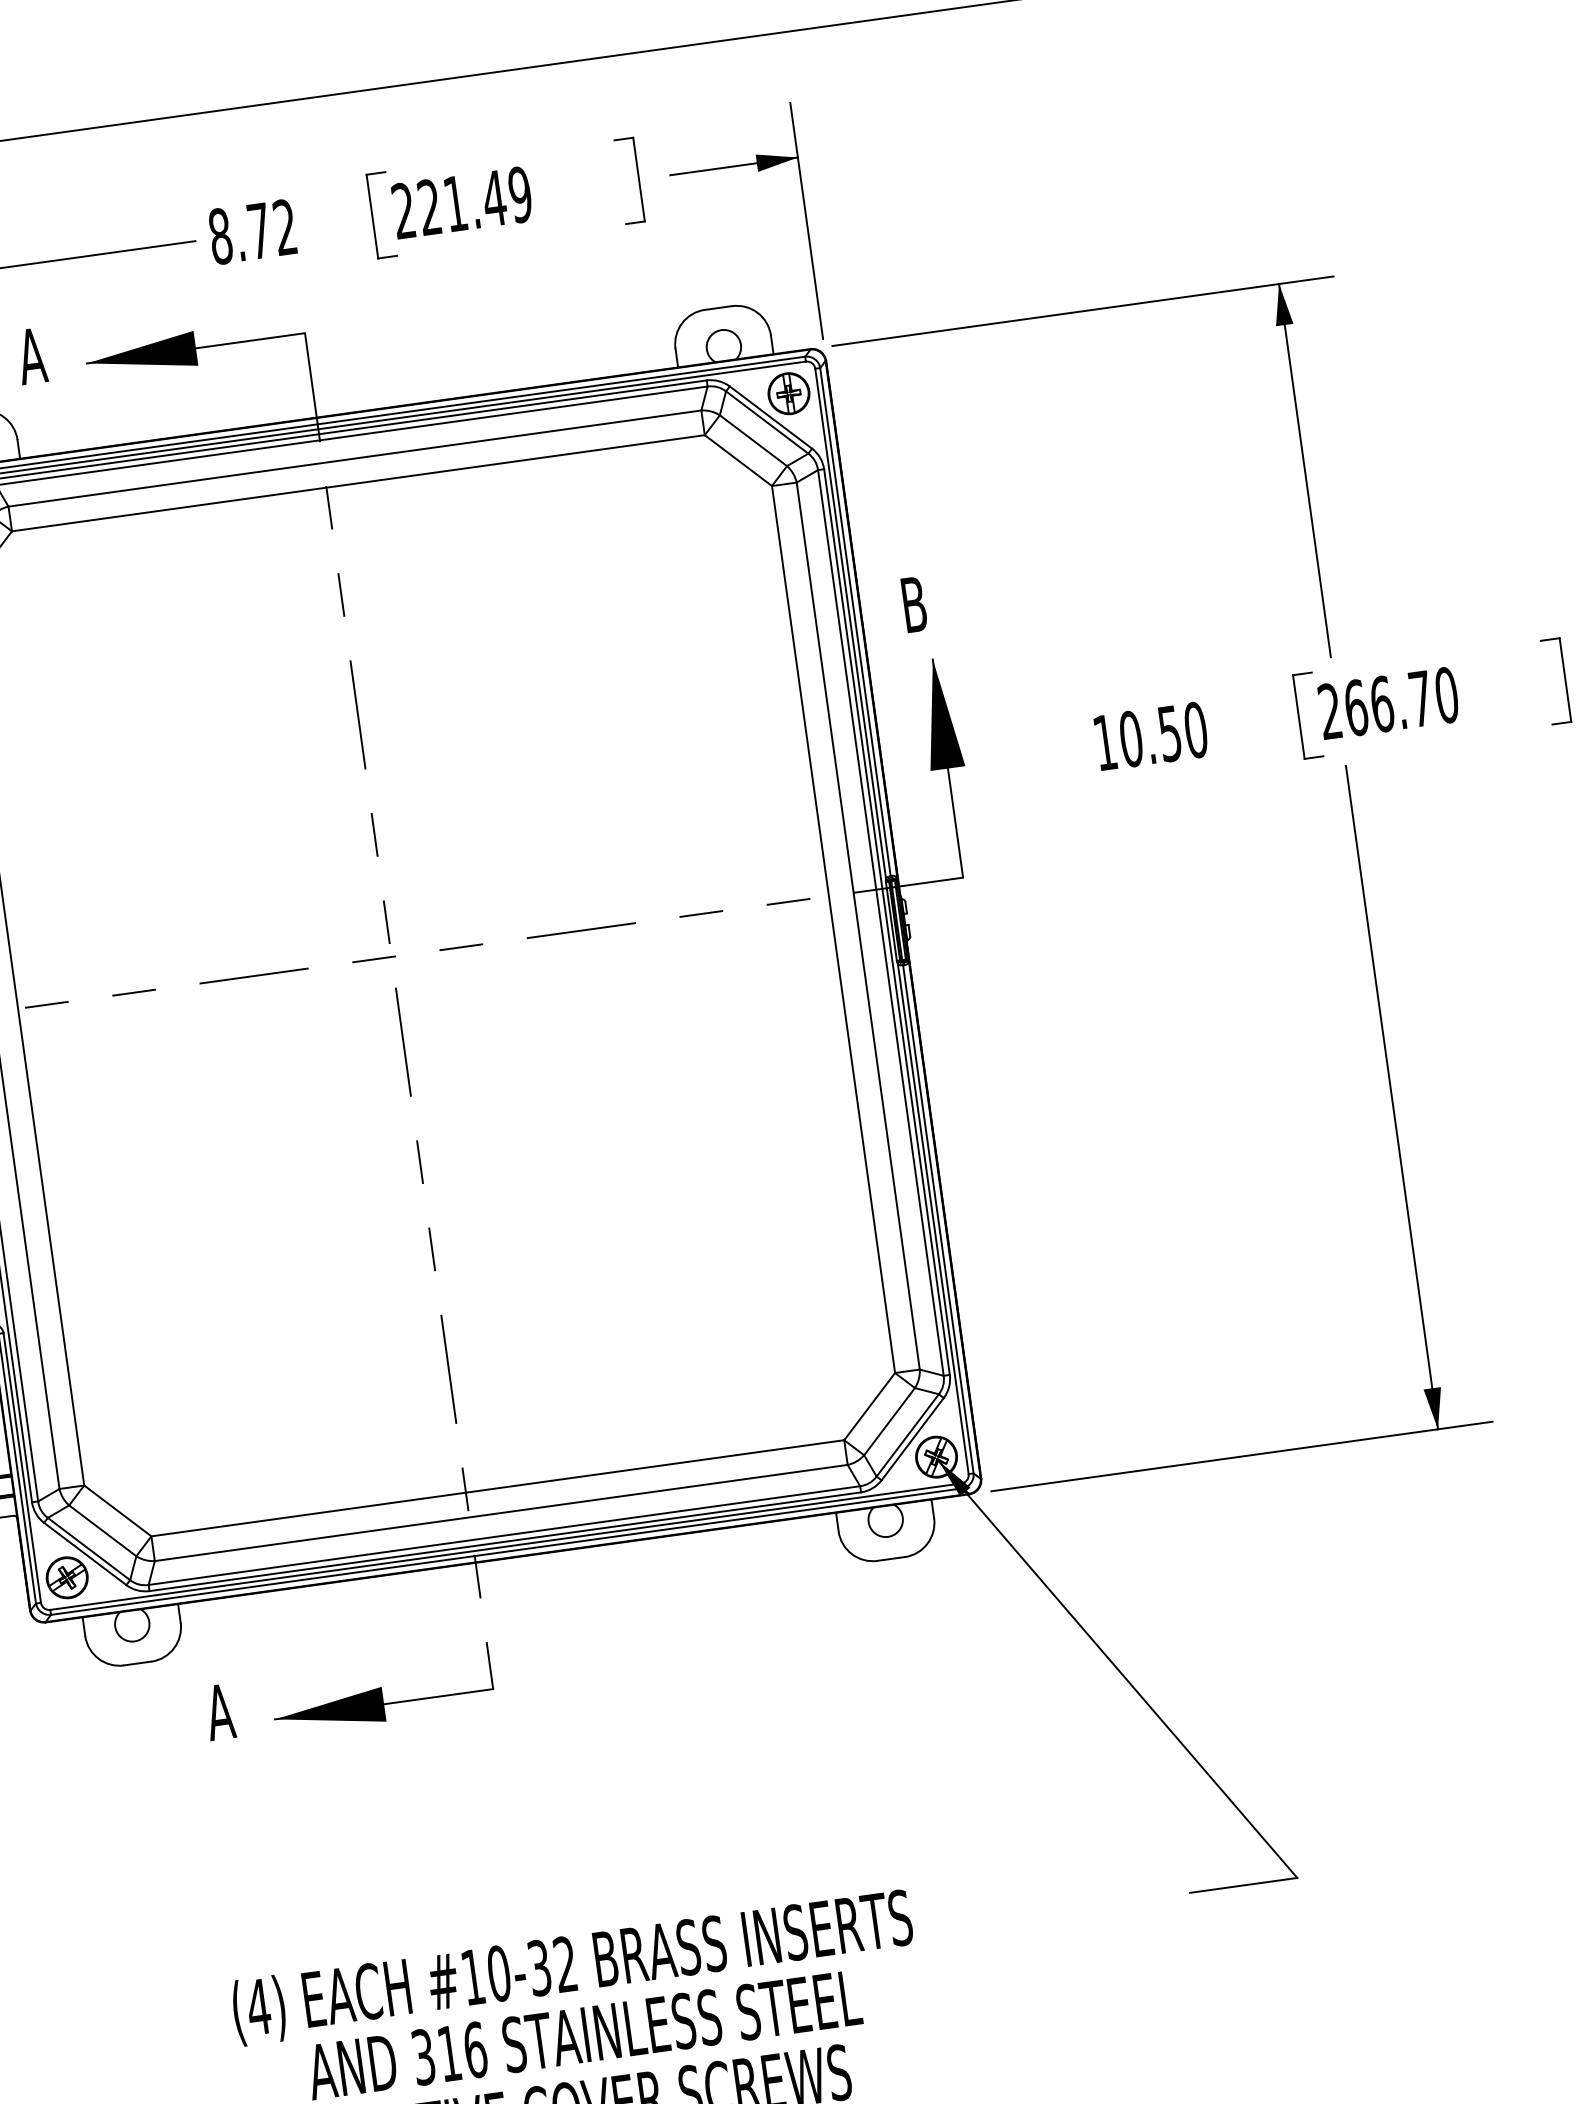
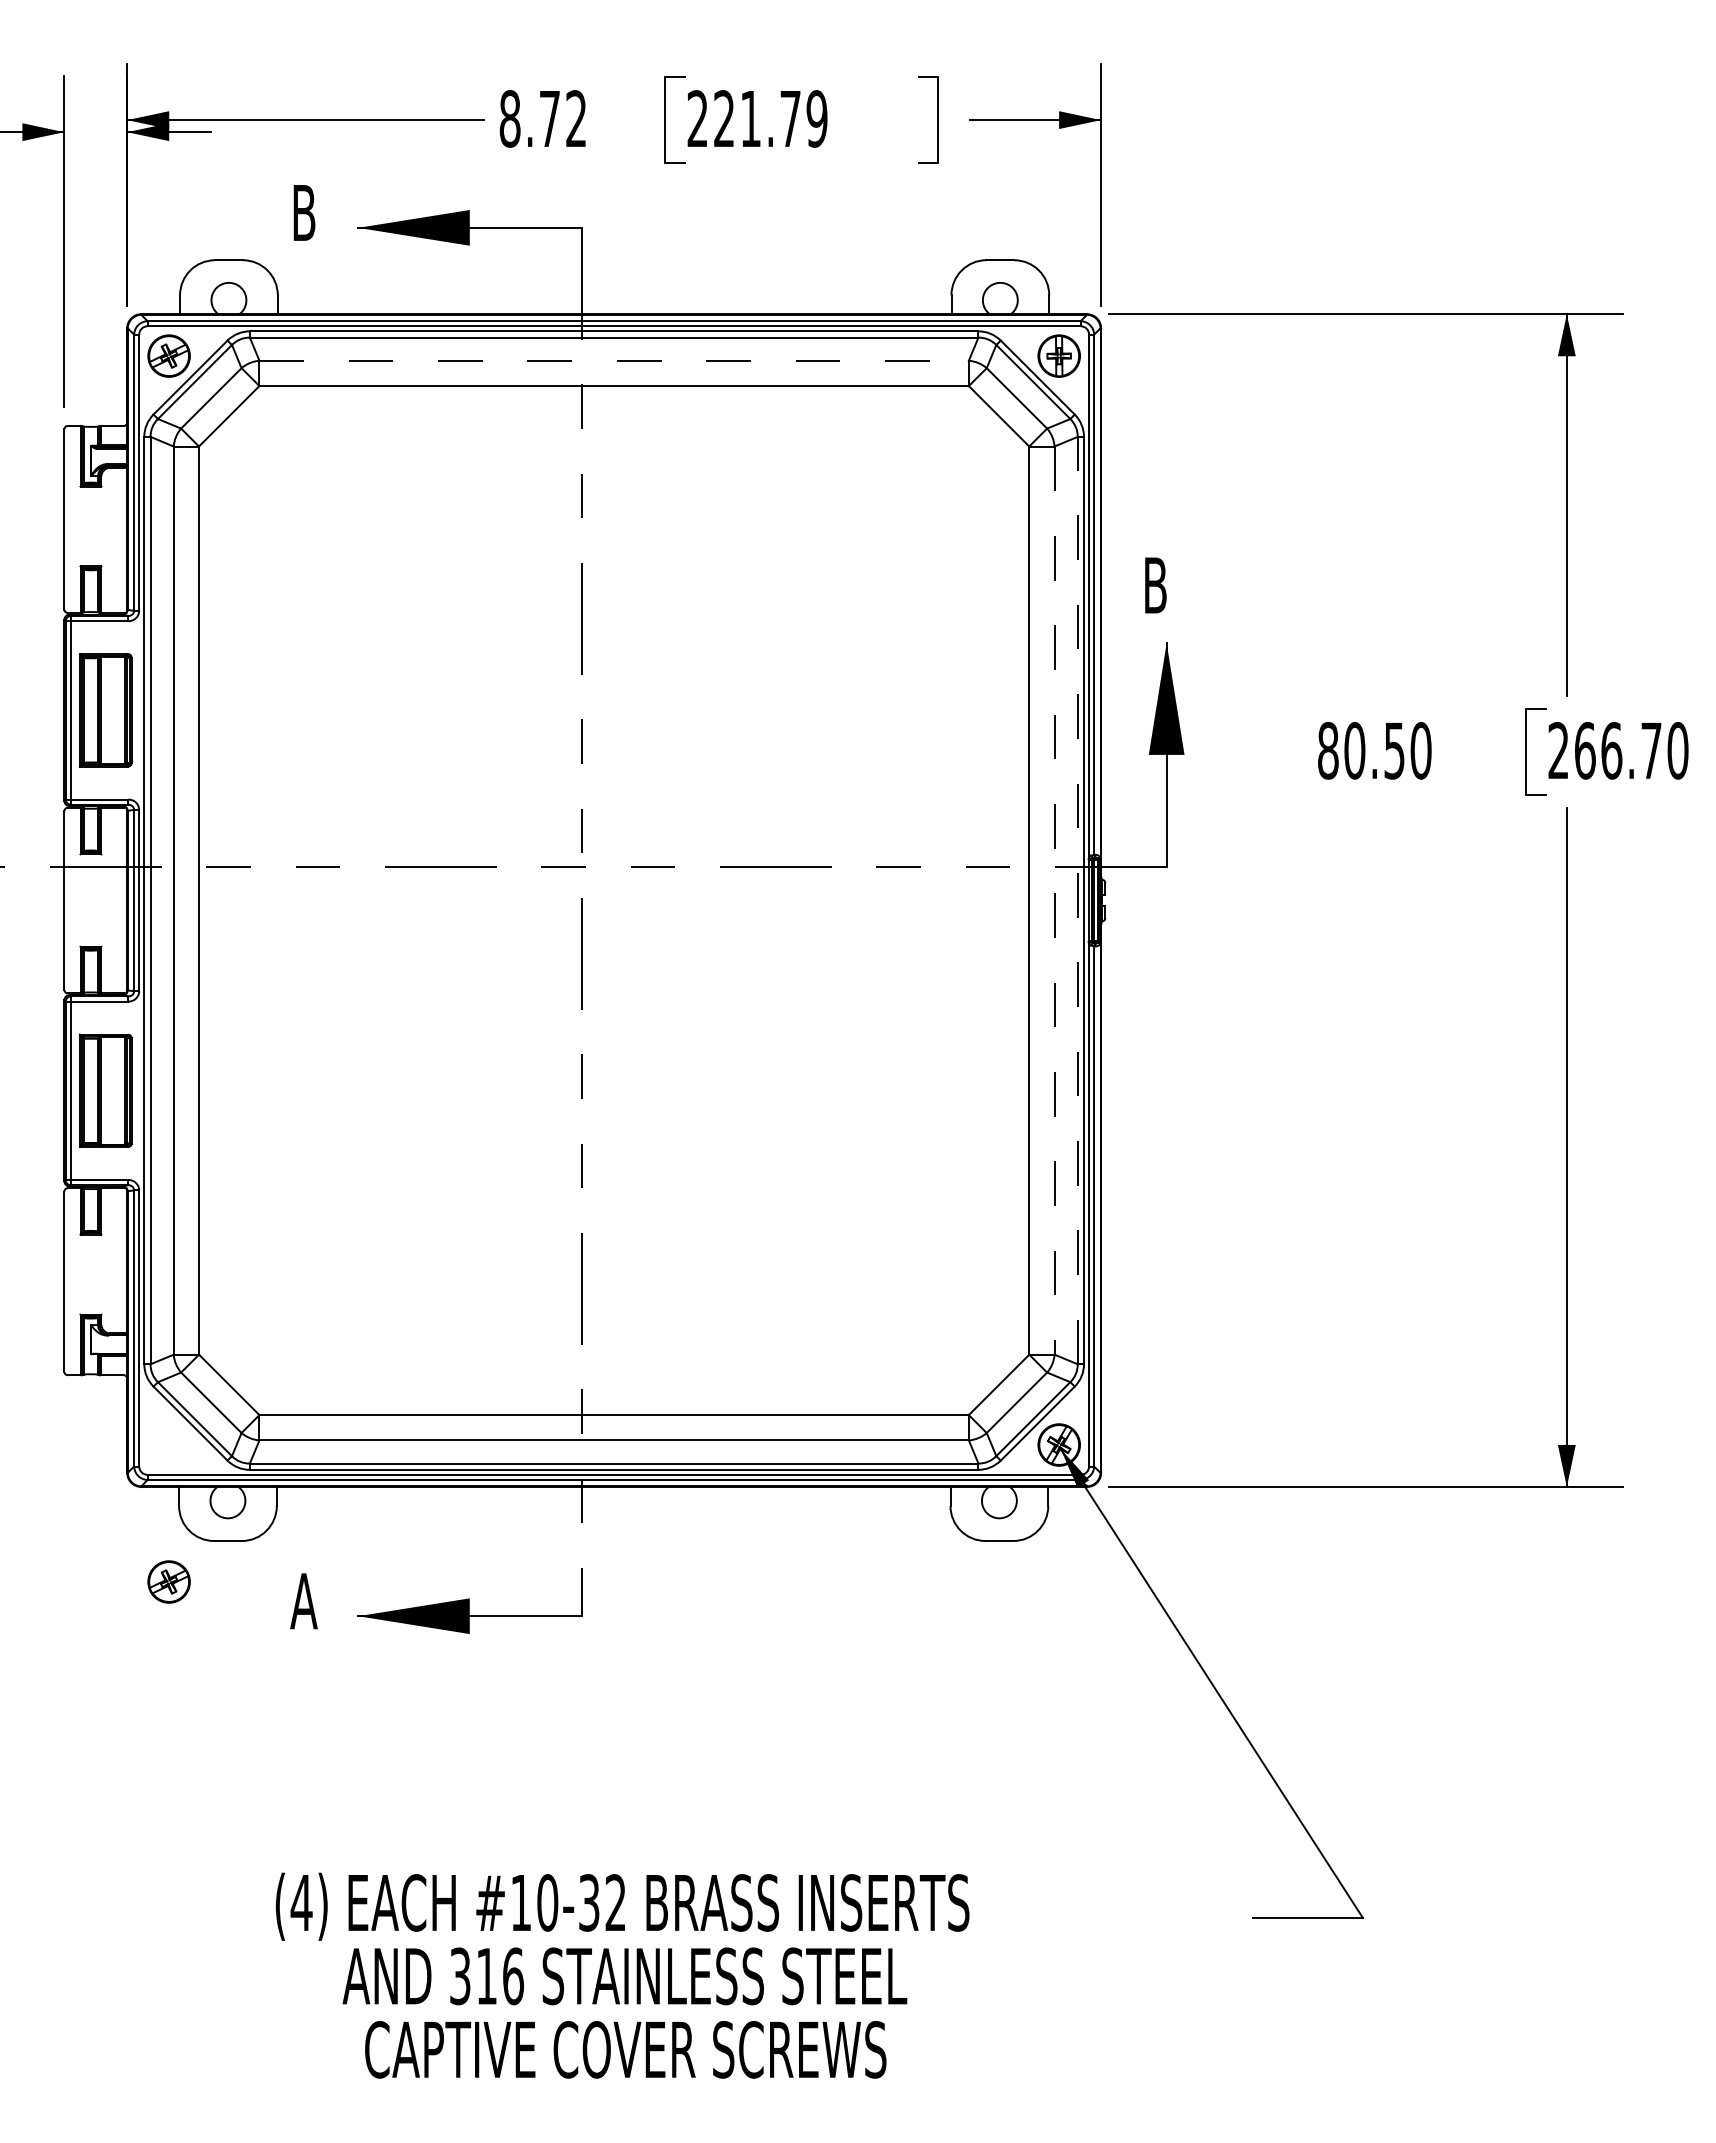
text: (494, 198) -> (790, 118), 221.49 -> 221.79
text: (31, 355) -> (303, 212), A -> B
line: (355, 458) -> (614, 360), solid -> dashed
text: (1105, 742) -> (1328, 750), 10.50 -> 80.50
line: (880, 922) -> (1077, 900), solid -> dashed
line: (858, 926) -> (1054, 901), solid -> dashed
part: (66, 1577) -> (168, 1581), moved

